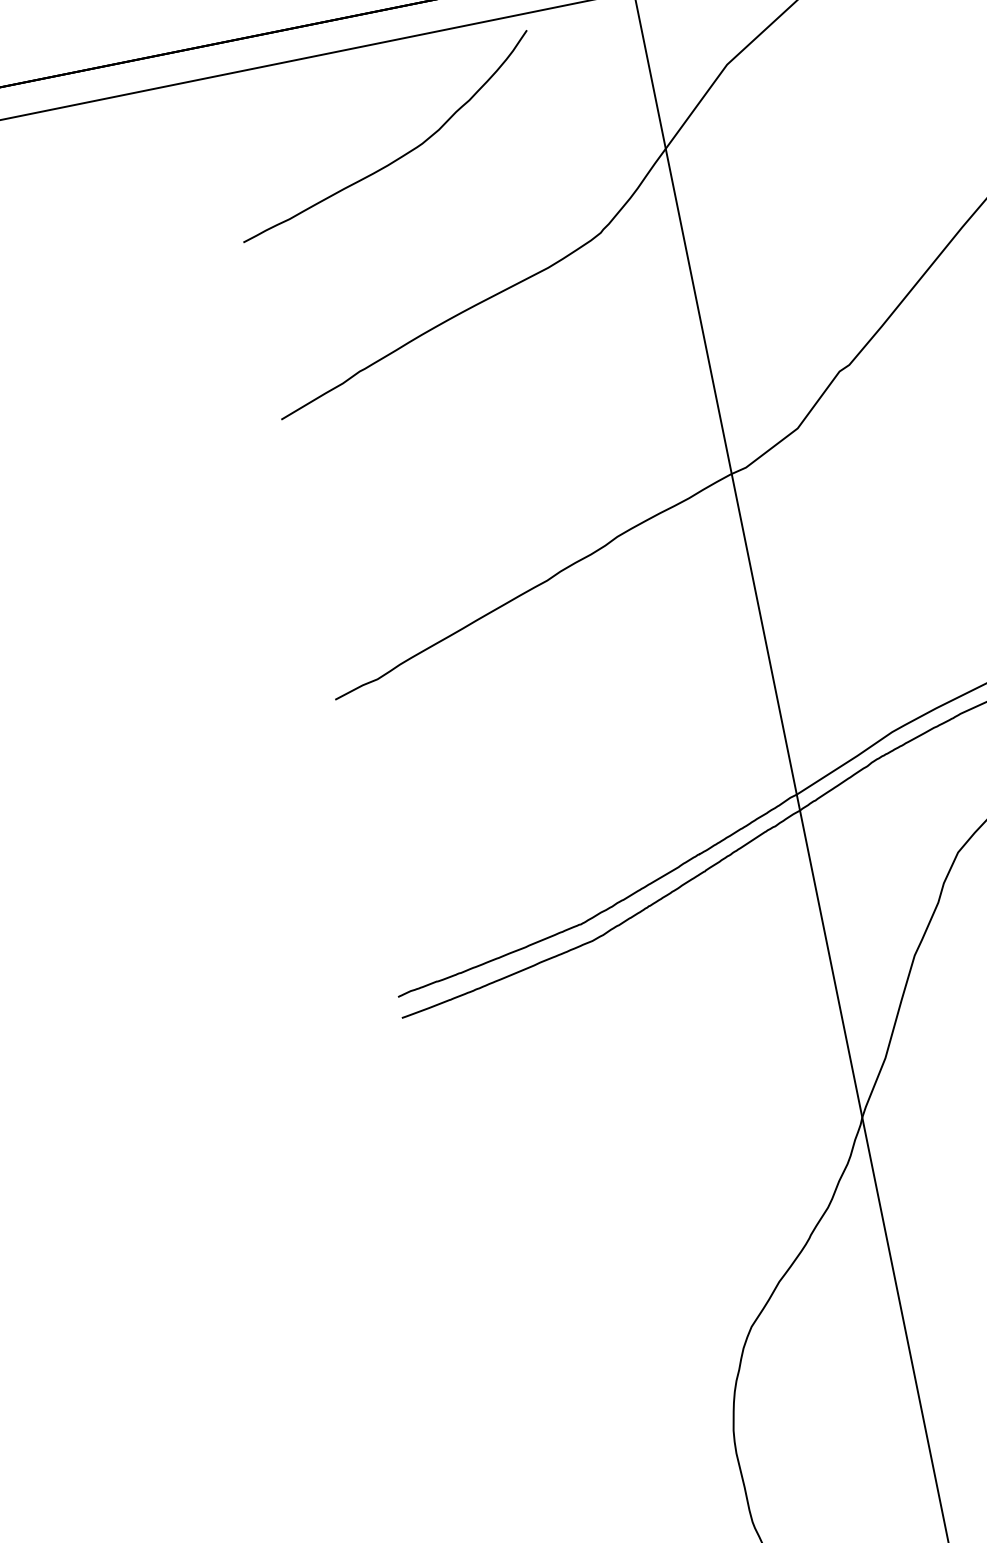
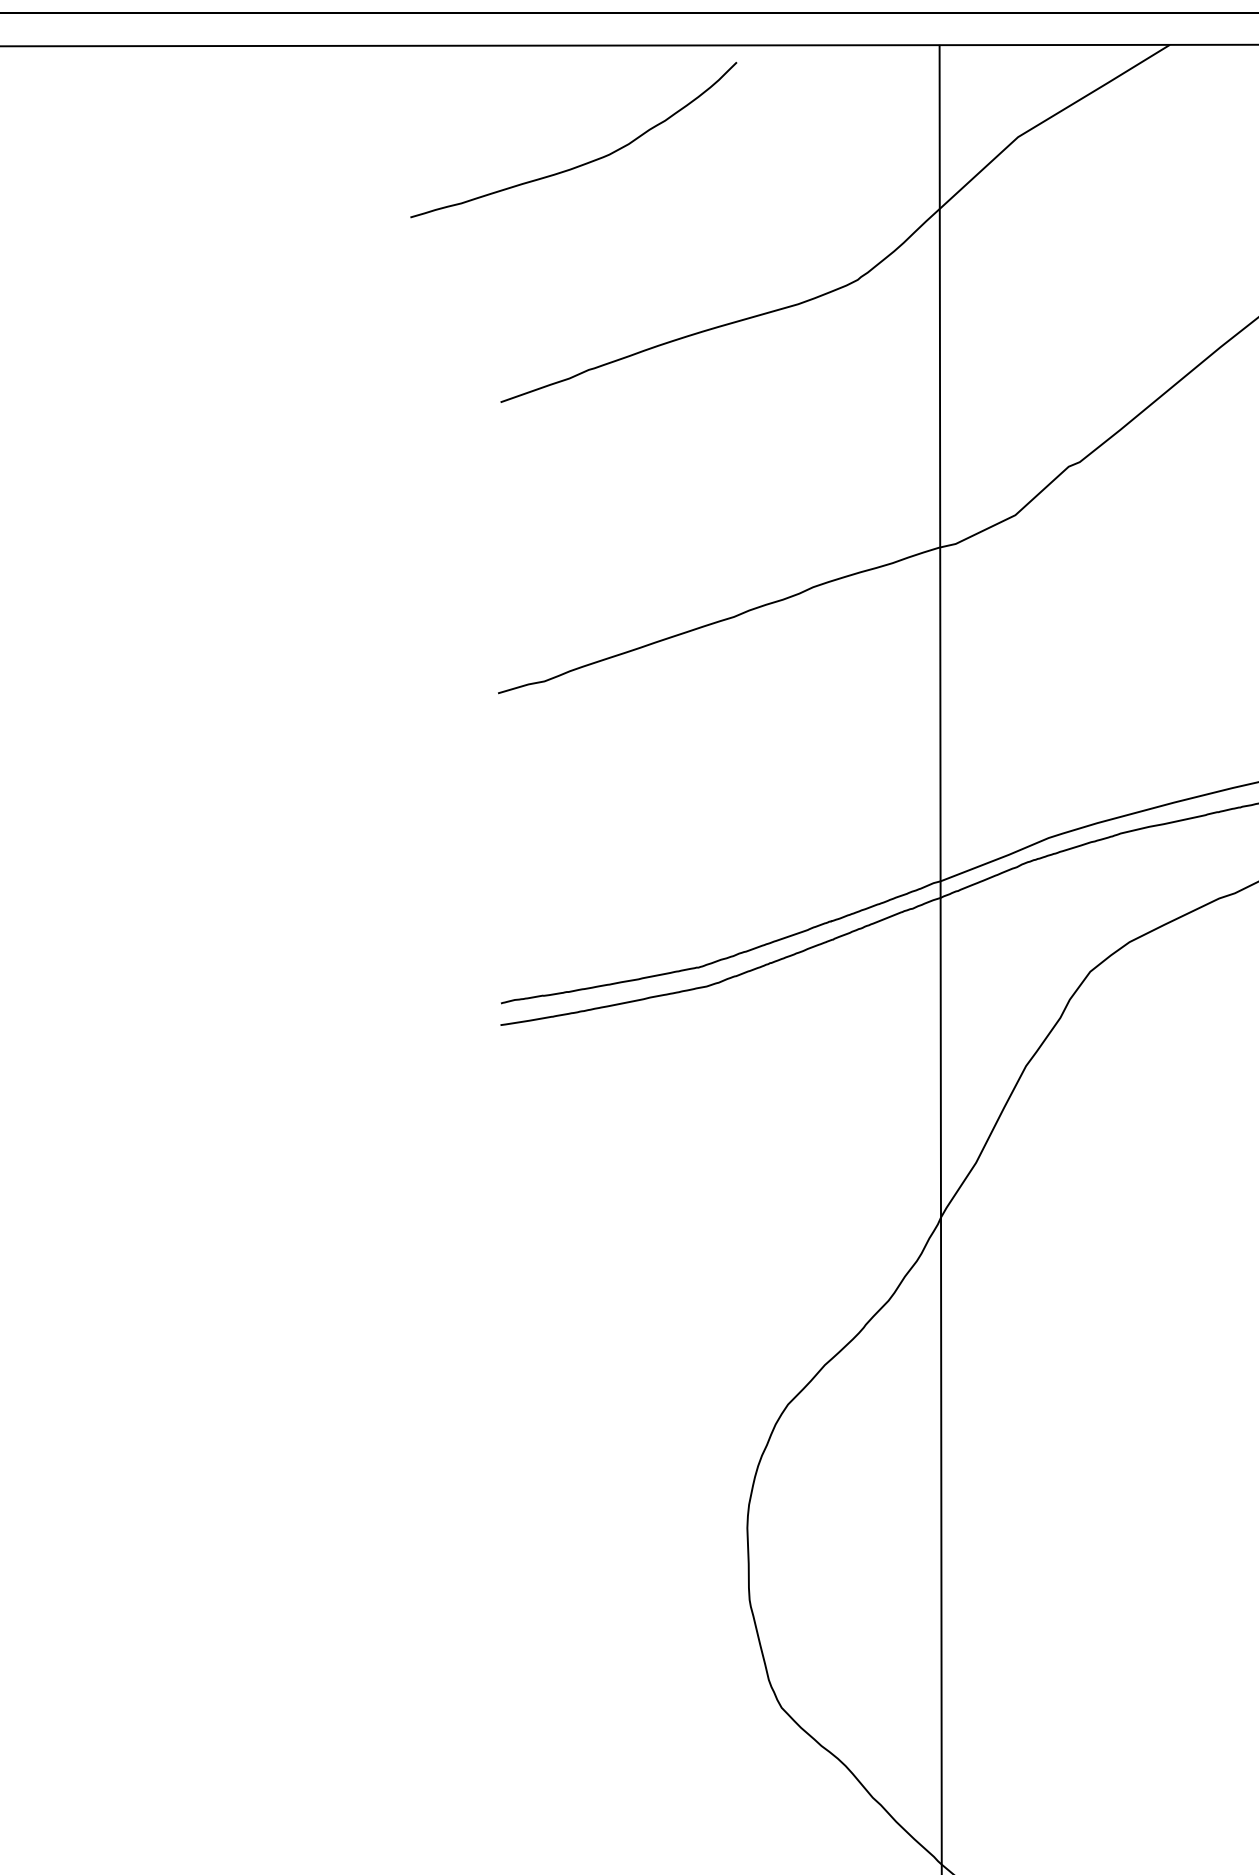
curve: (396, 158) -> (580, 164), moved

